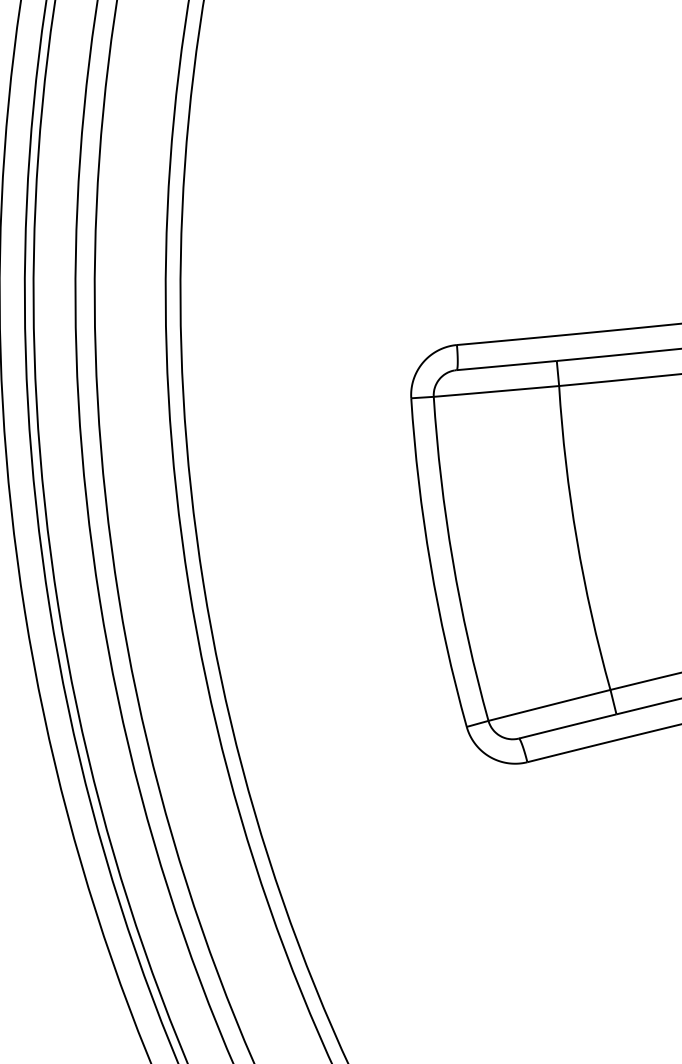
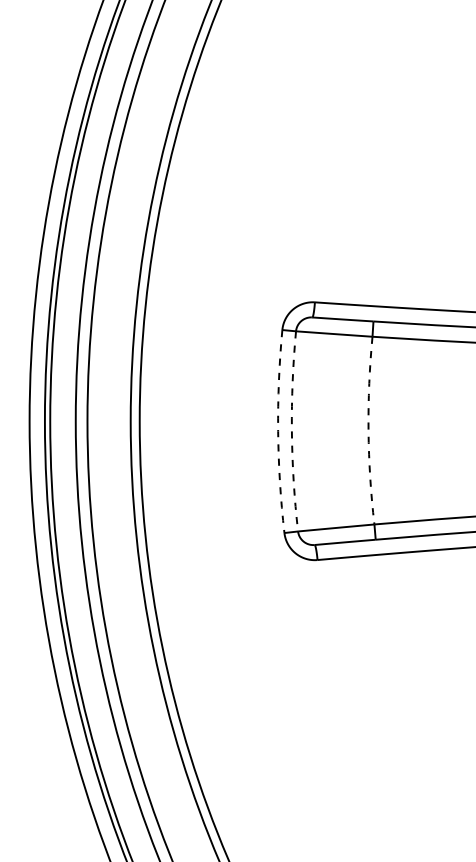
arc: (576, 539) -> (368, 430), solid -> dashed
arc: (452, 560) -> (291, 431), solid -> dashed
arc: (431, 563) -> (278, 431), solid -> dashed

